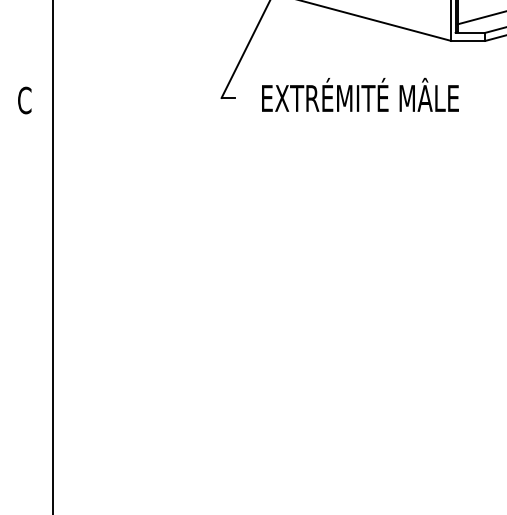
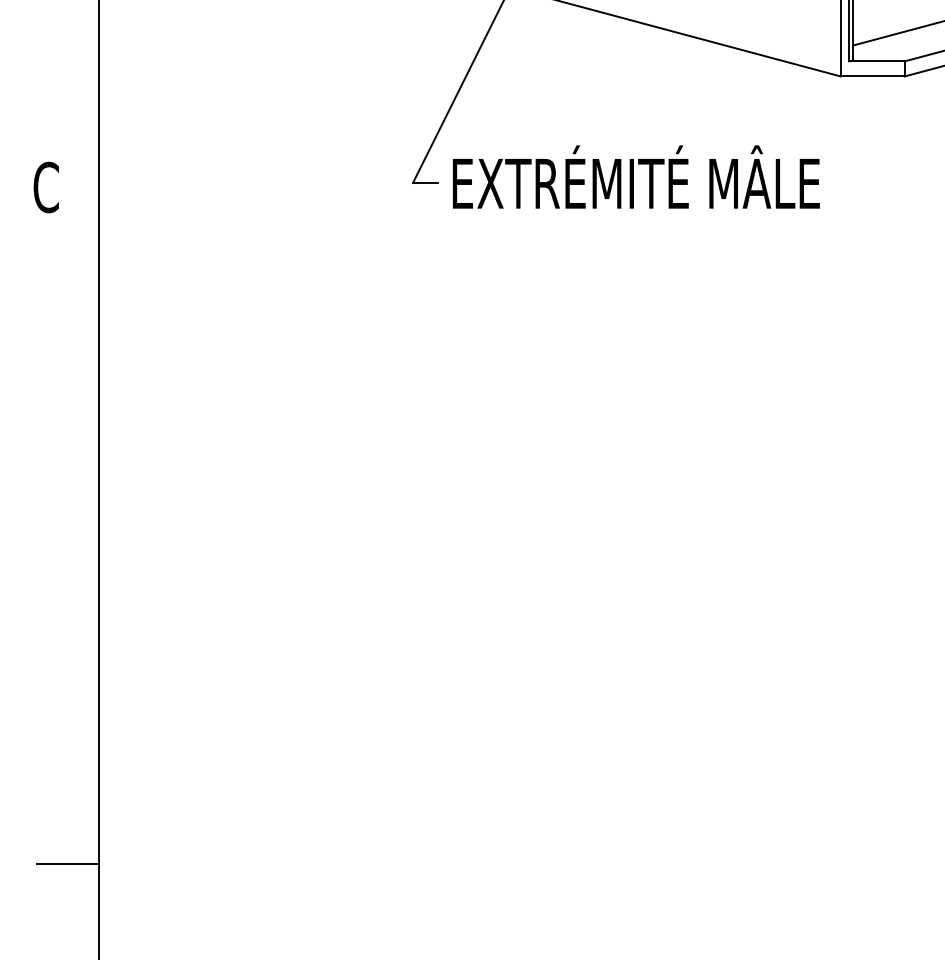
text: (360, 94) -> (636, 176), moved
line: (36, 463) -> (68, 863), added

